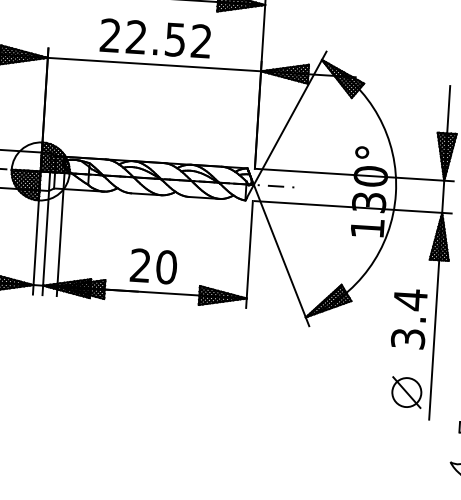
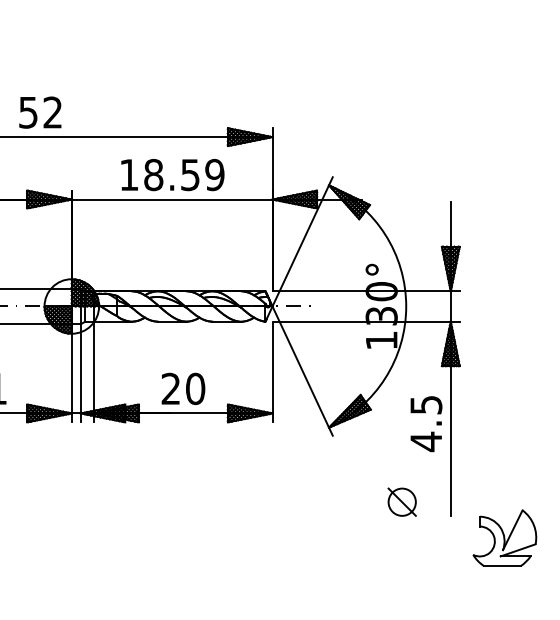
text: (156, 38) -> (172, 174), 22.52 -> 18.59
text: (409, 319) -> (426, 423), 3.4 -> 4.5
part: (406, 391) -> (401, 501), moved

